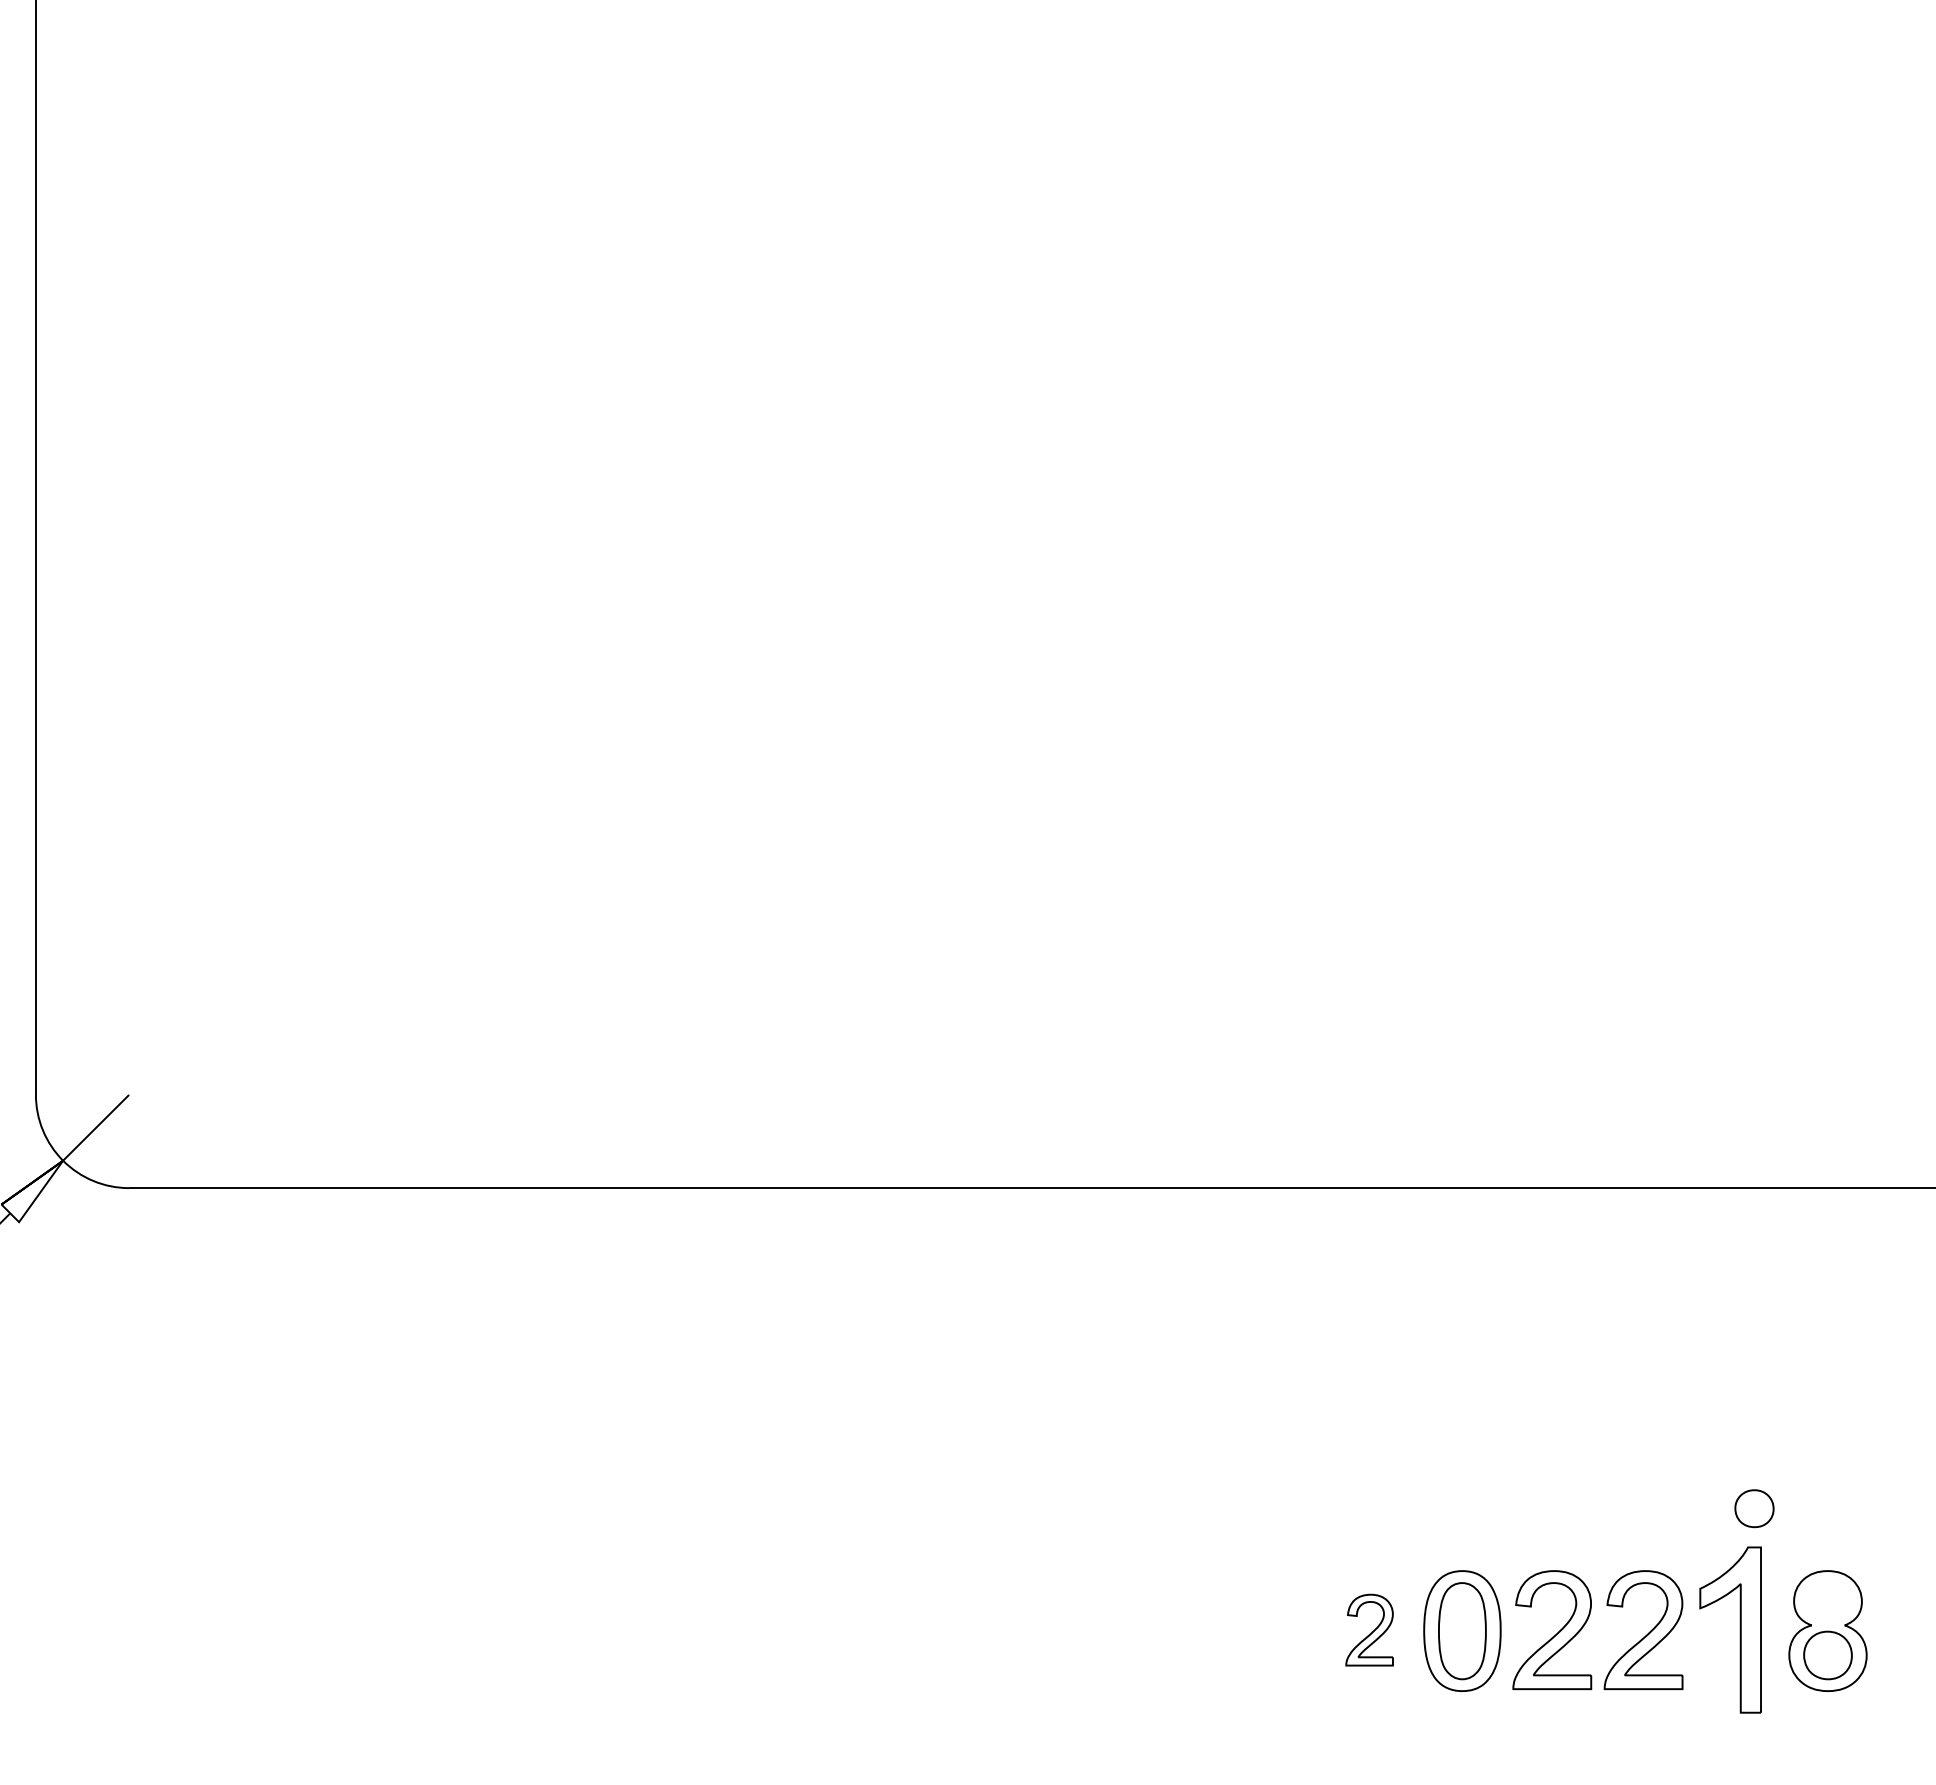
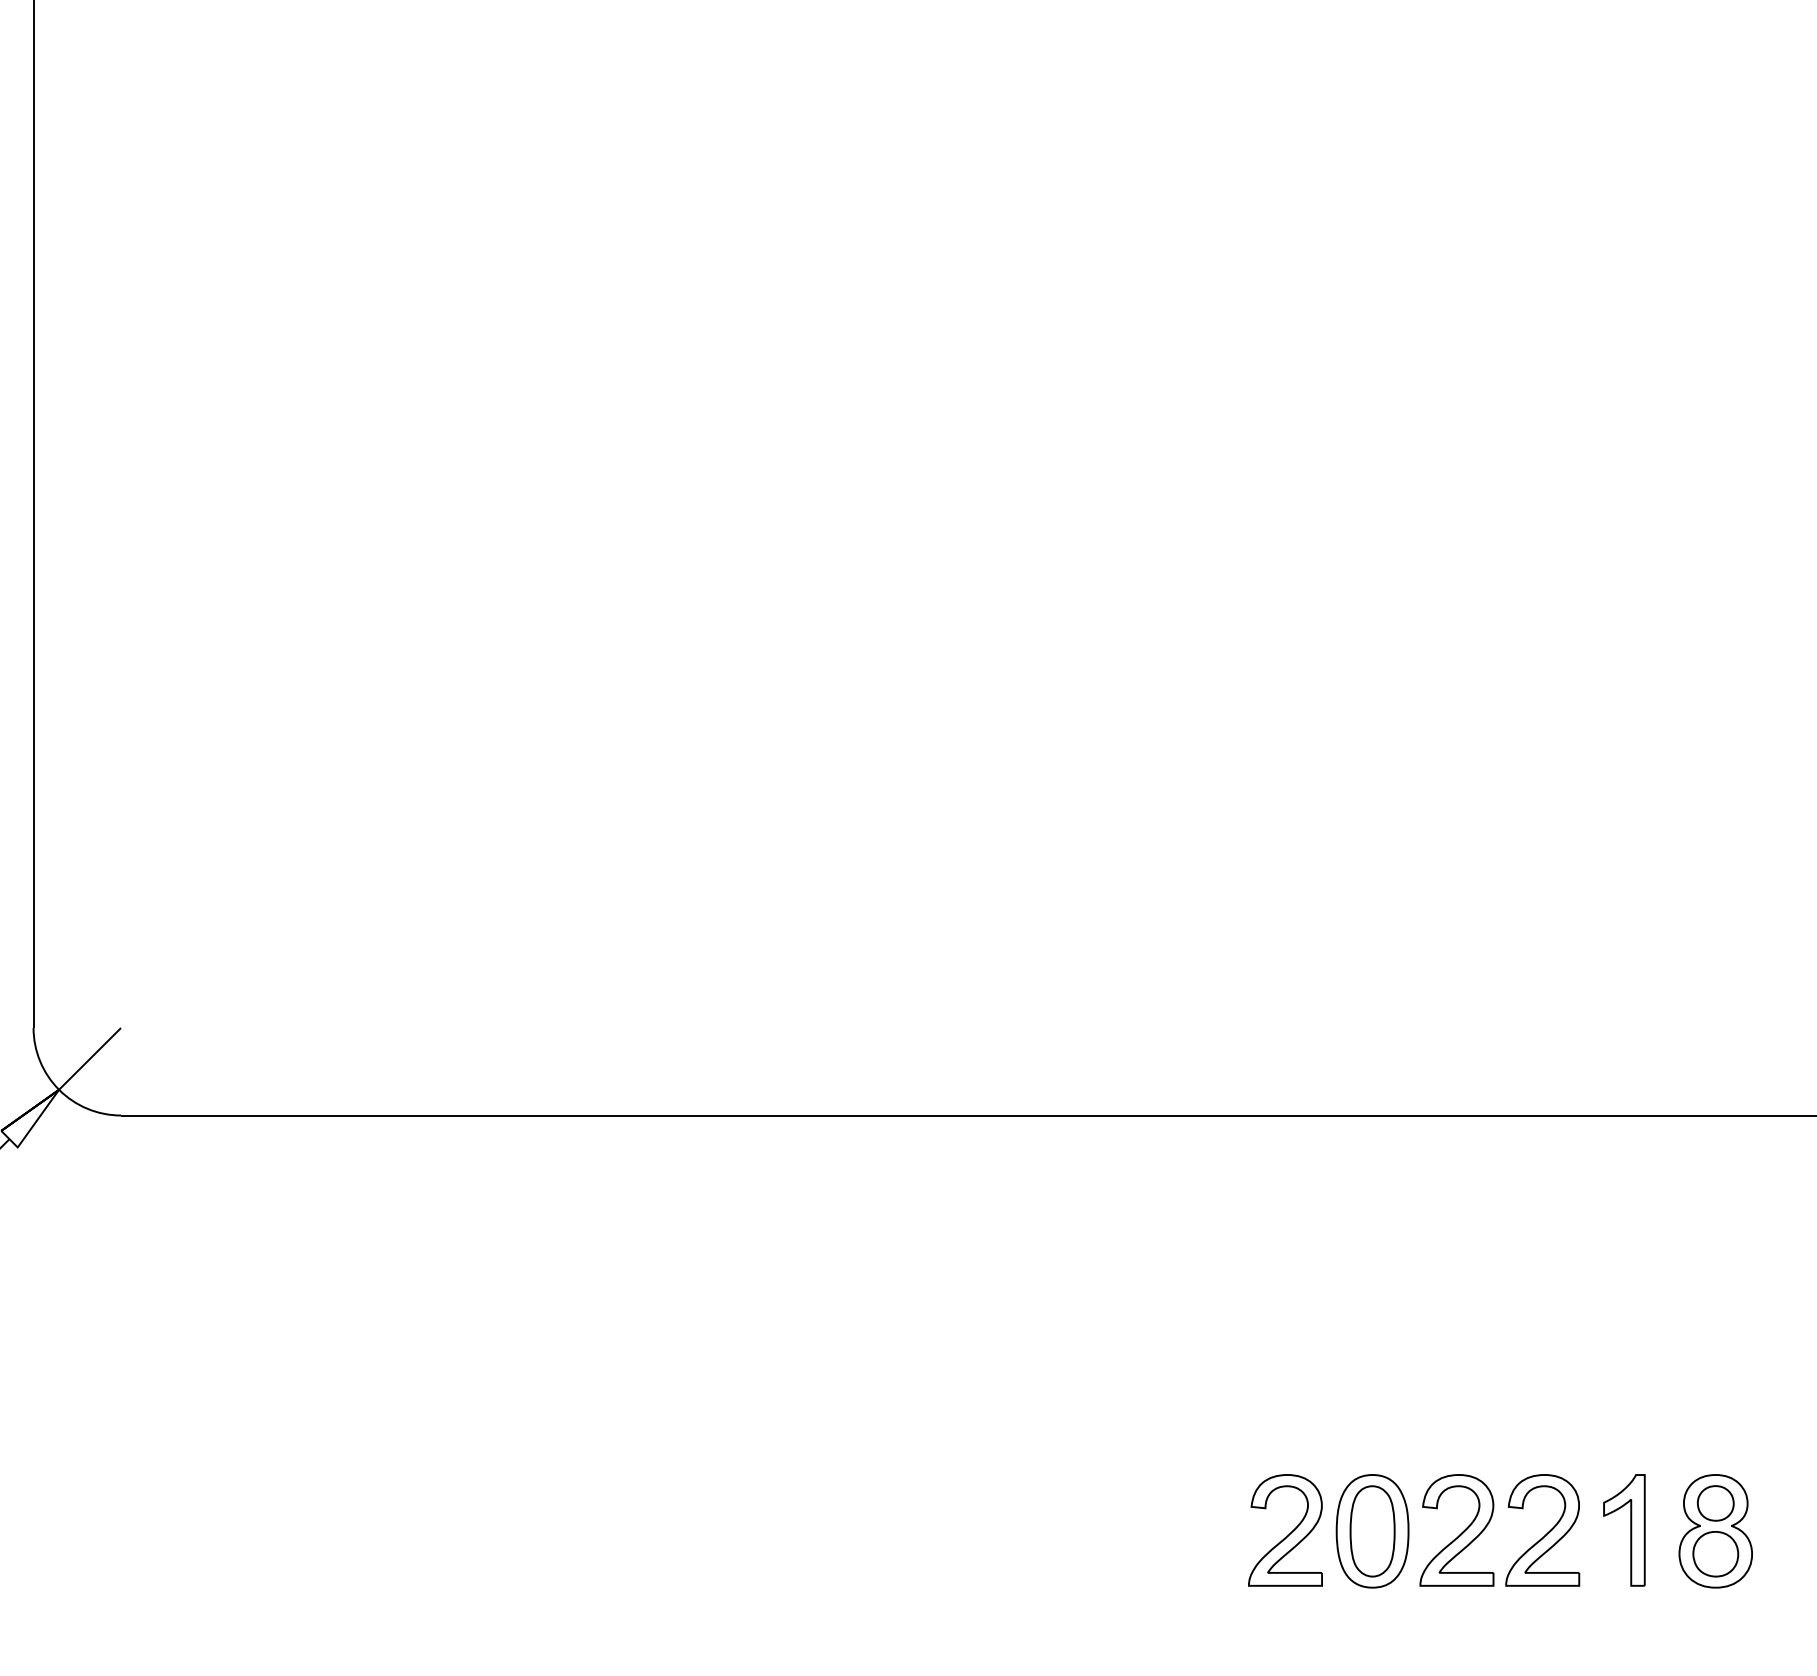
part: (1754, 1508) -> (1715, 1503), moved
part: (1369, 1630) -> (1285, 1530), size x1.67
part: (1730, 1630) -> (1624, 1530), size x0.71

